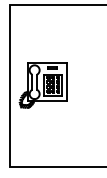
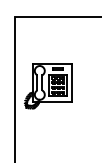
part: (42, 85) -> (47, 86), moved

